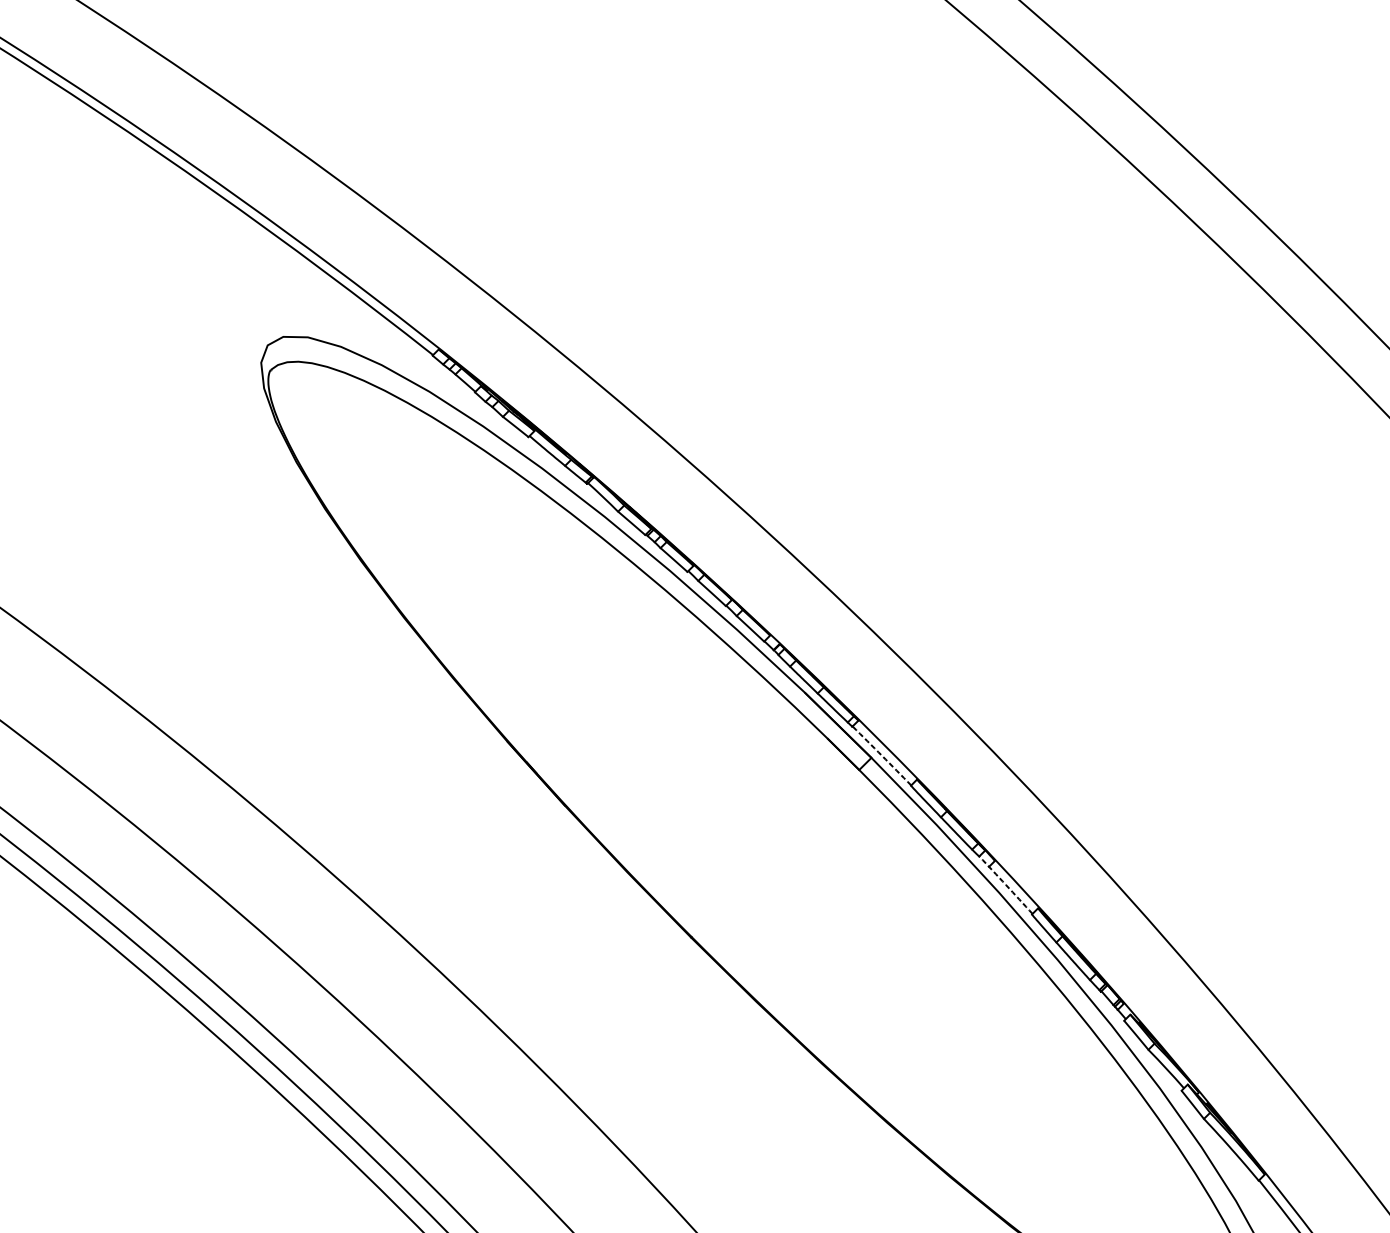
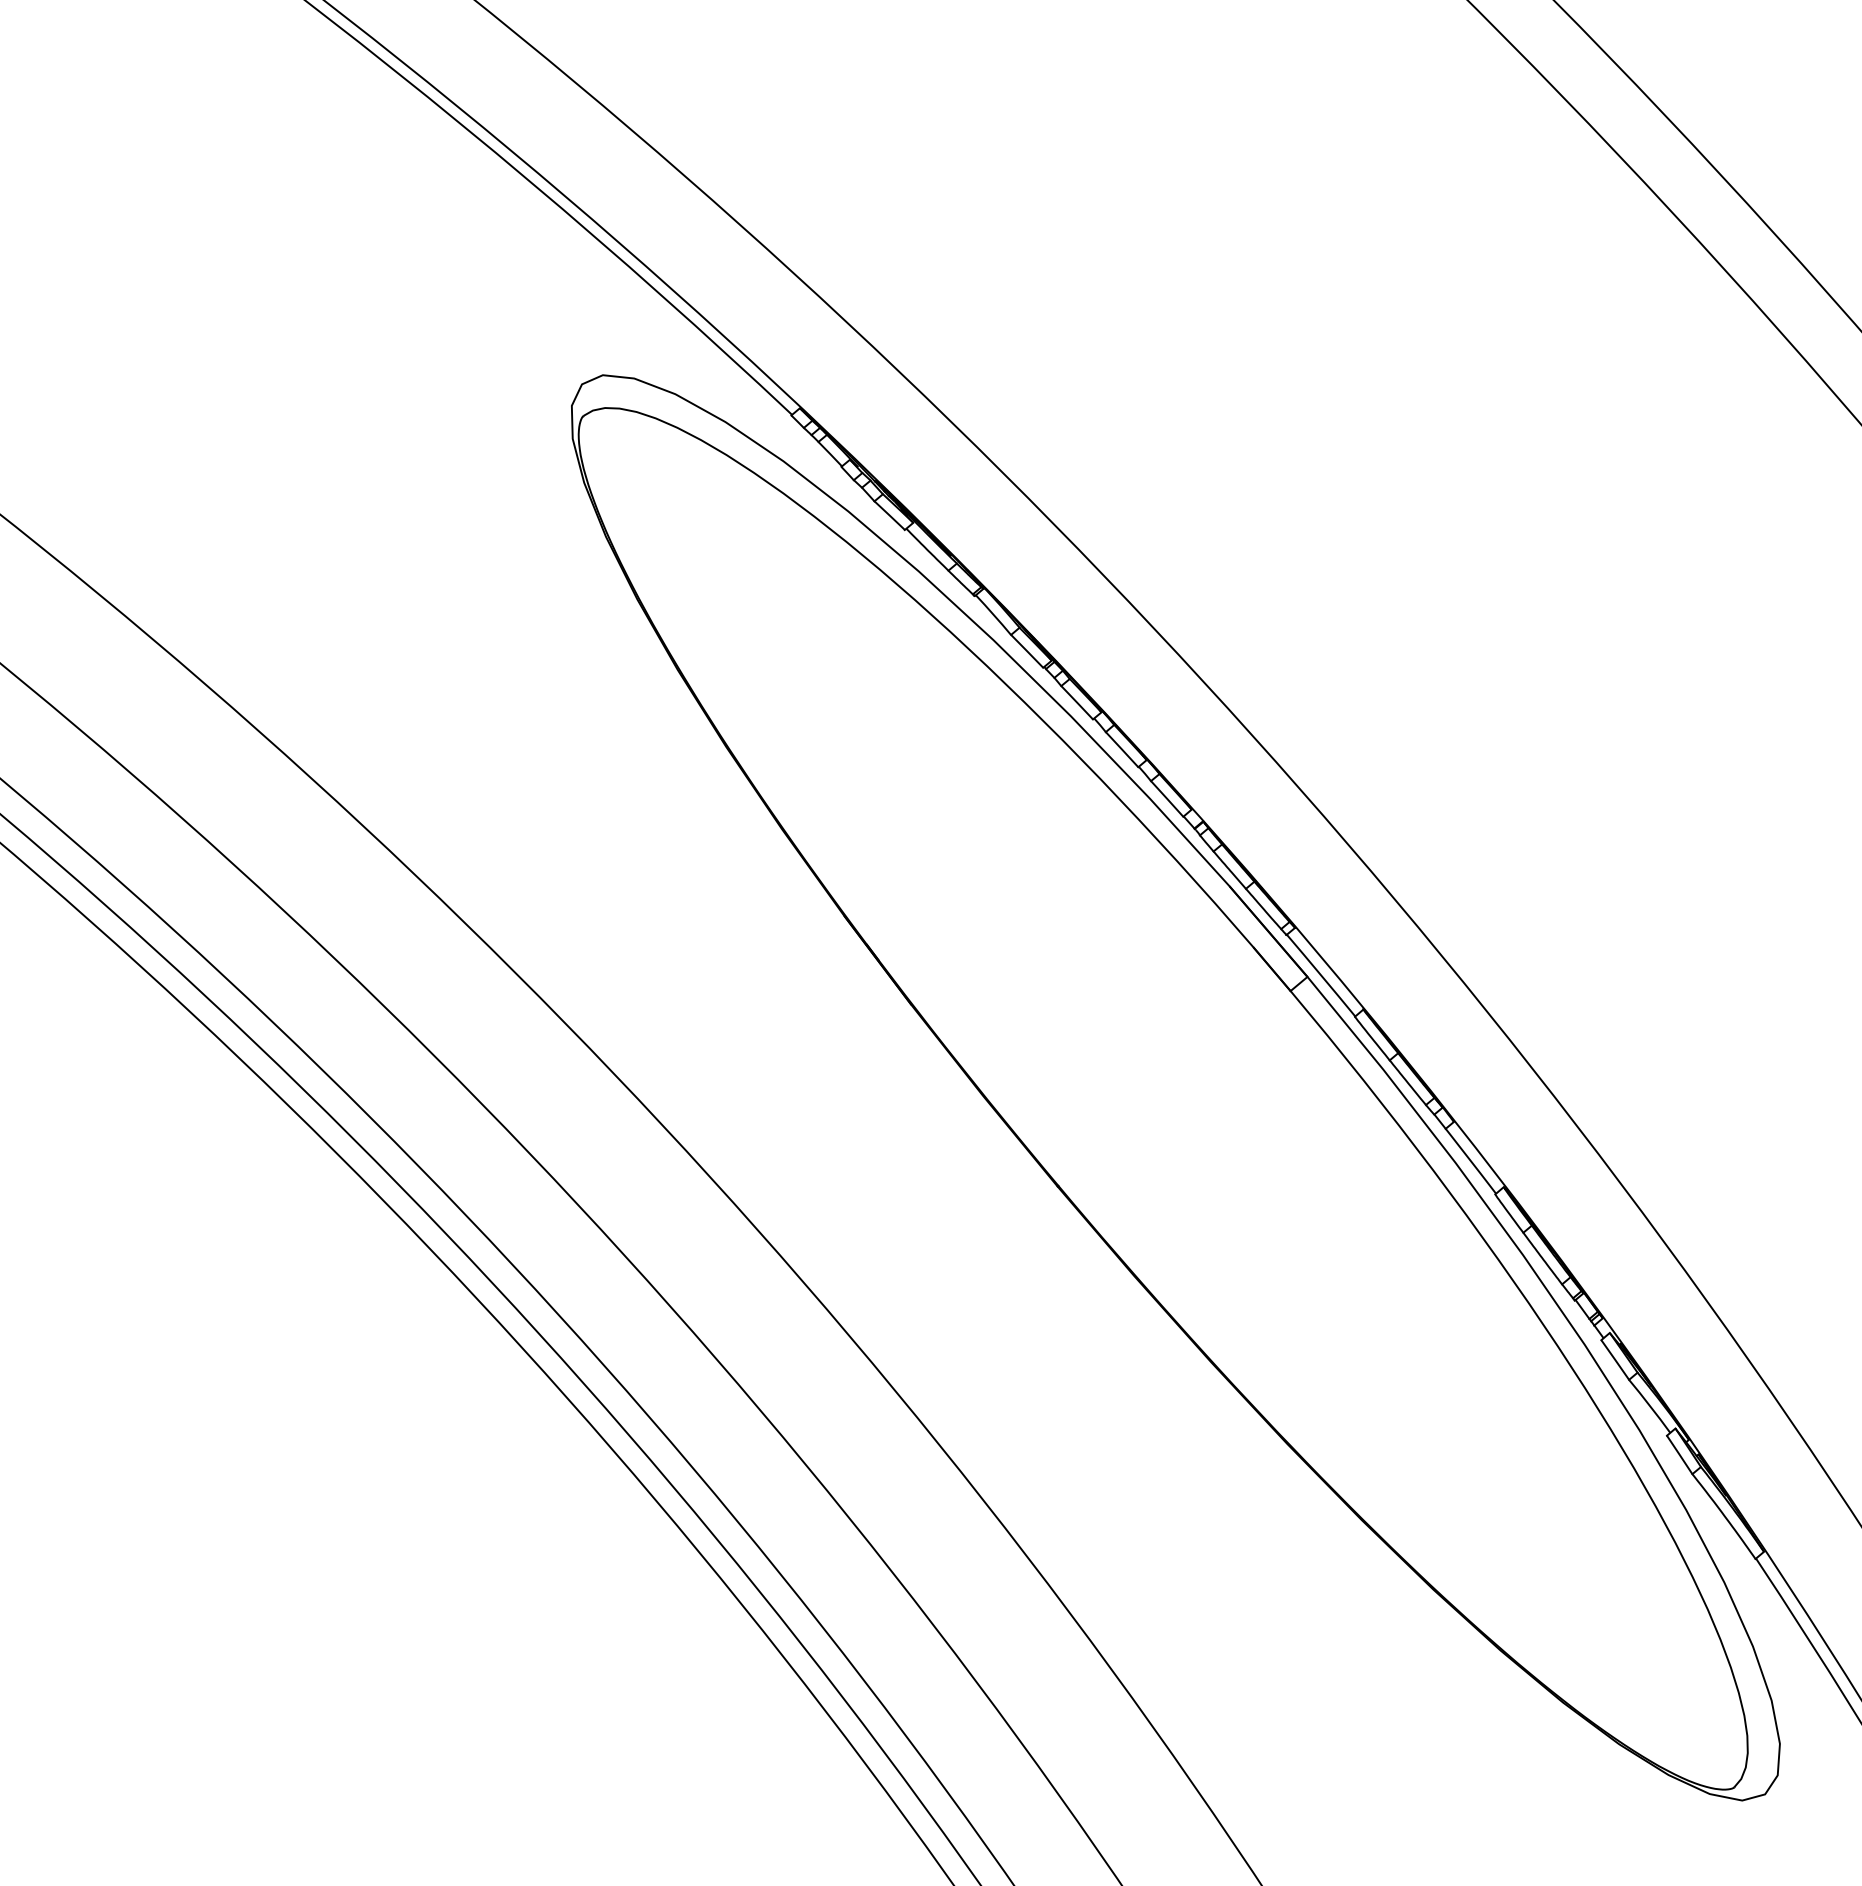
arc: (882, 755) -> (1321, 975), dashed -> solid
arc: (1006, 885) -> (1465, 1154), dashed -> solid

